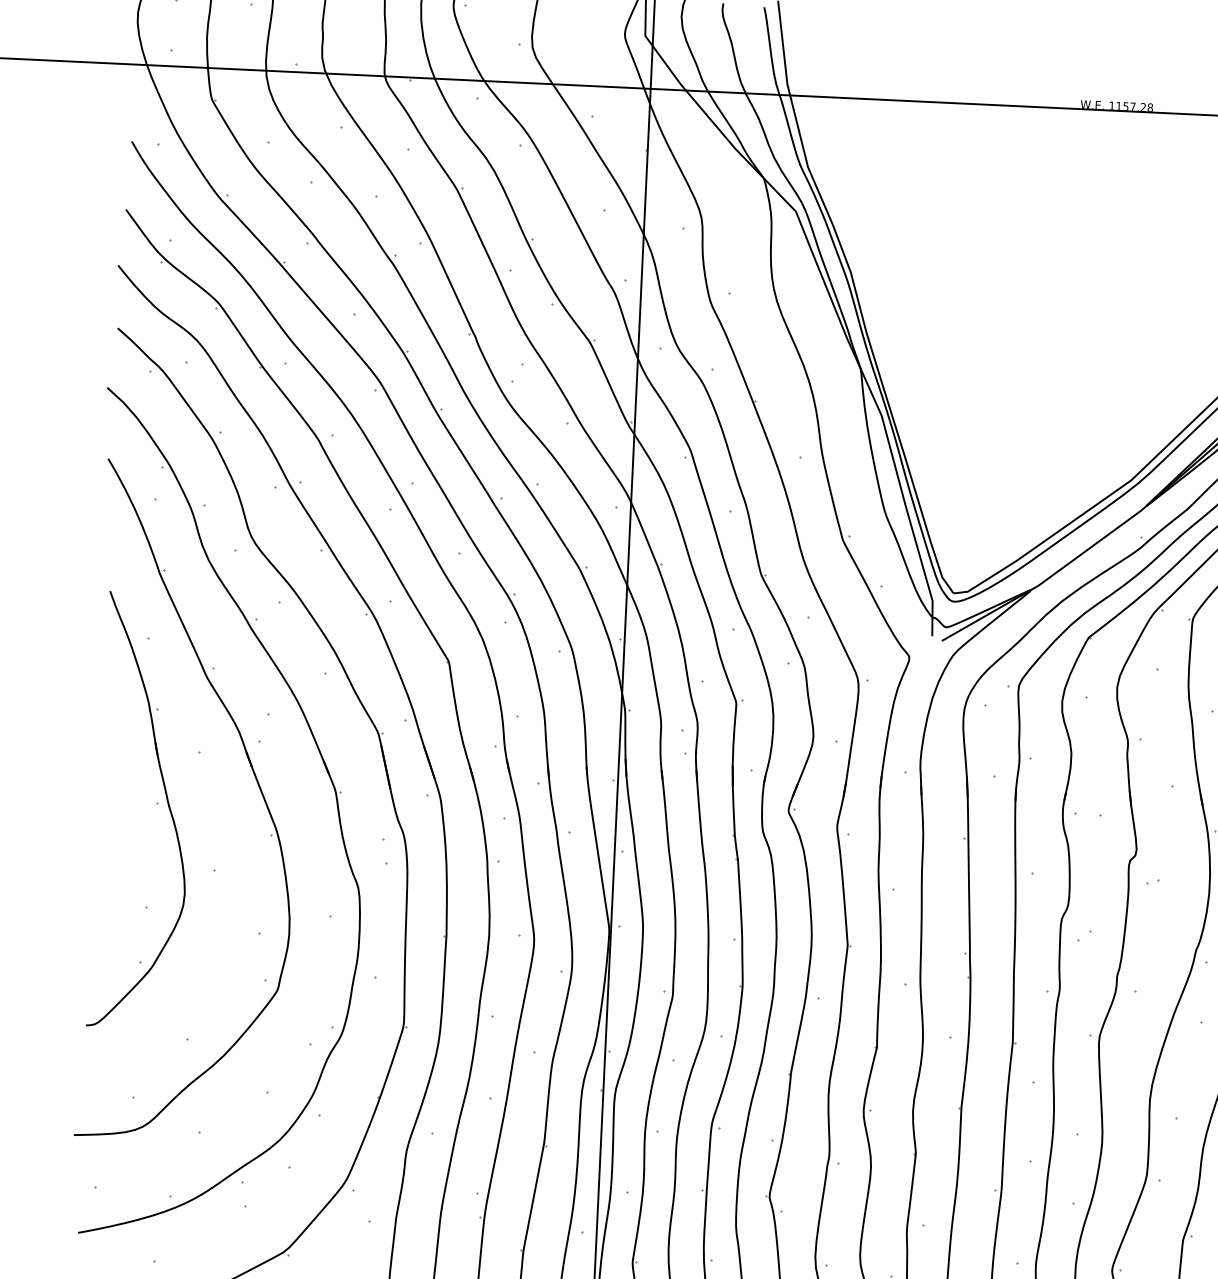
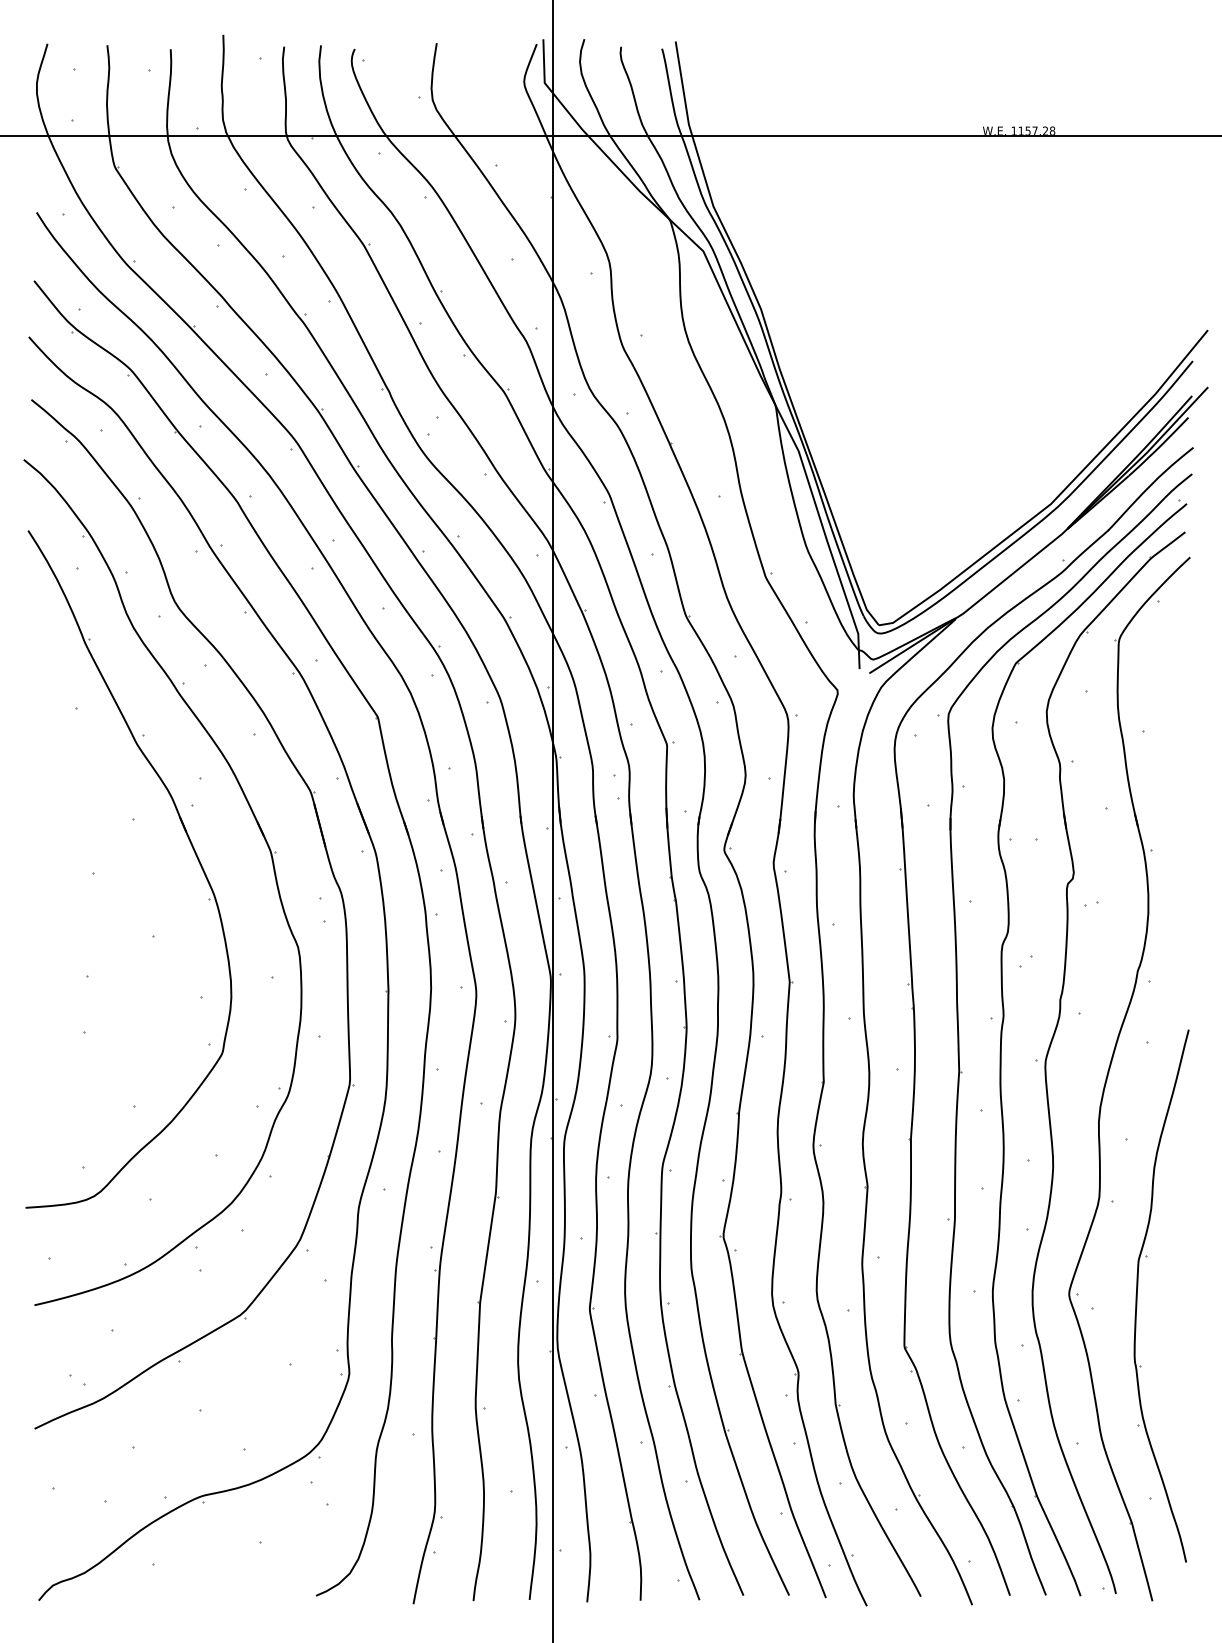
part: (167, 803) -> (103, 872), removed

